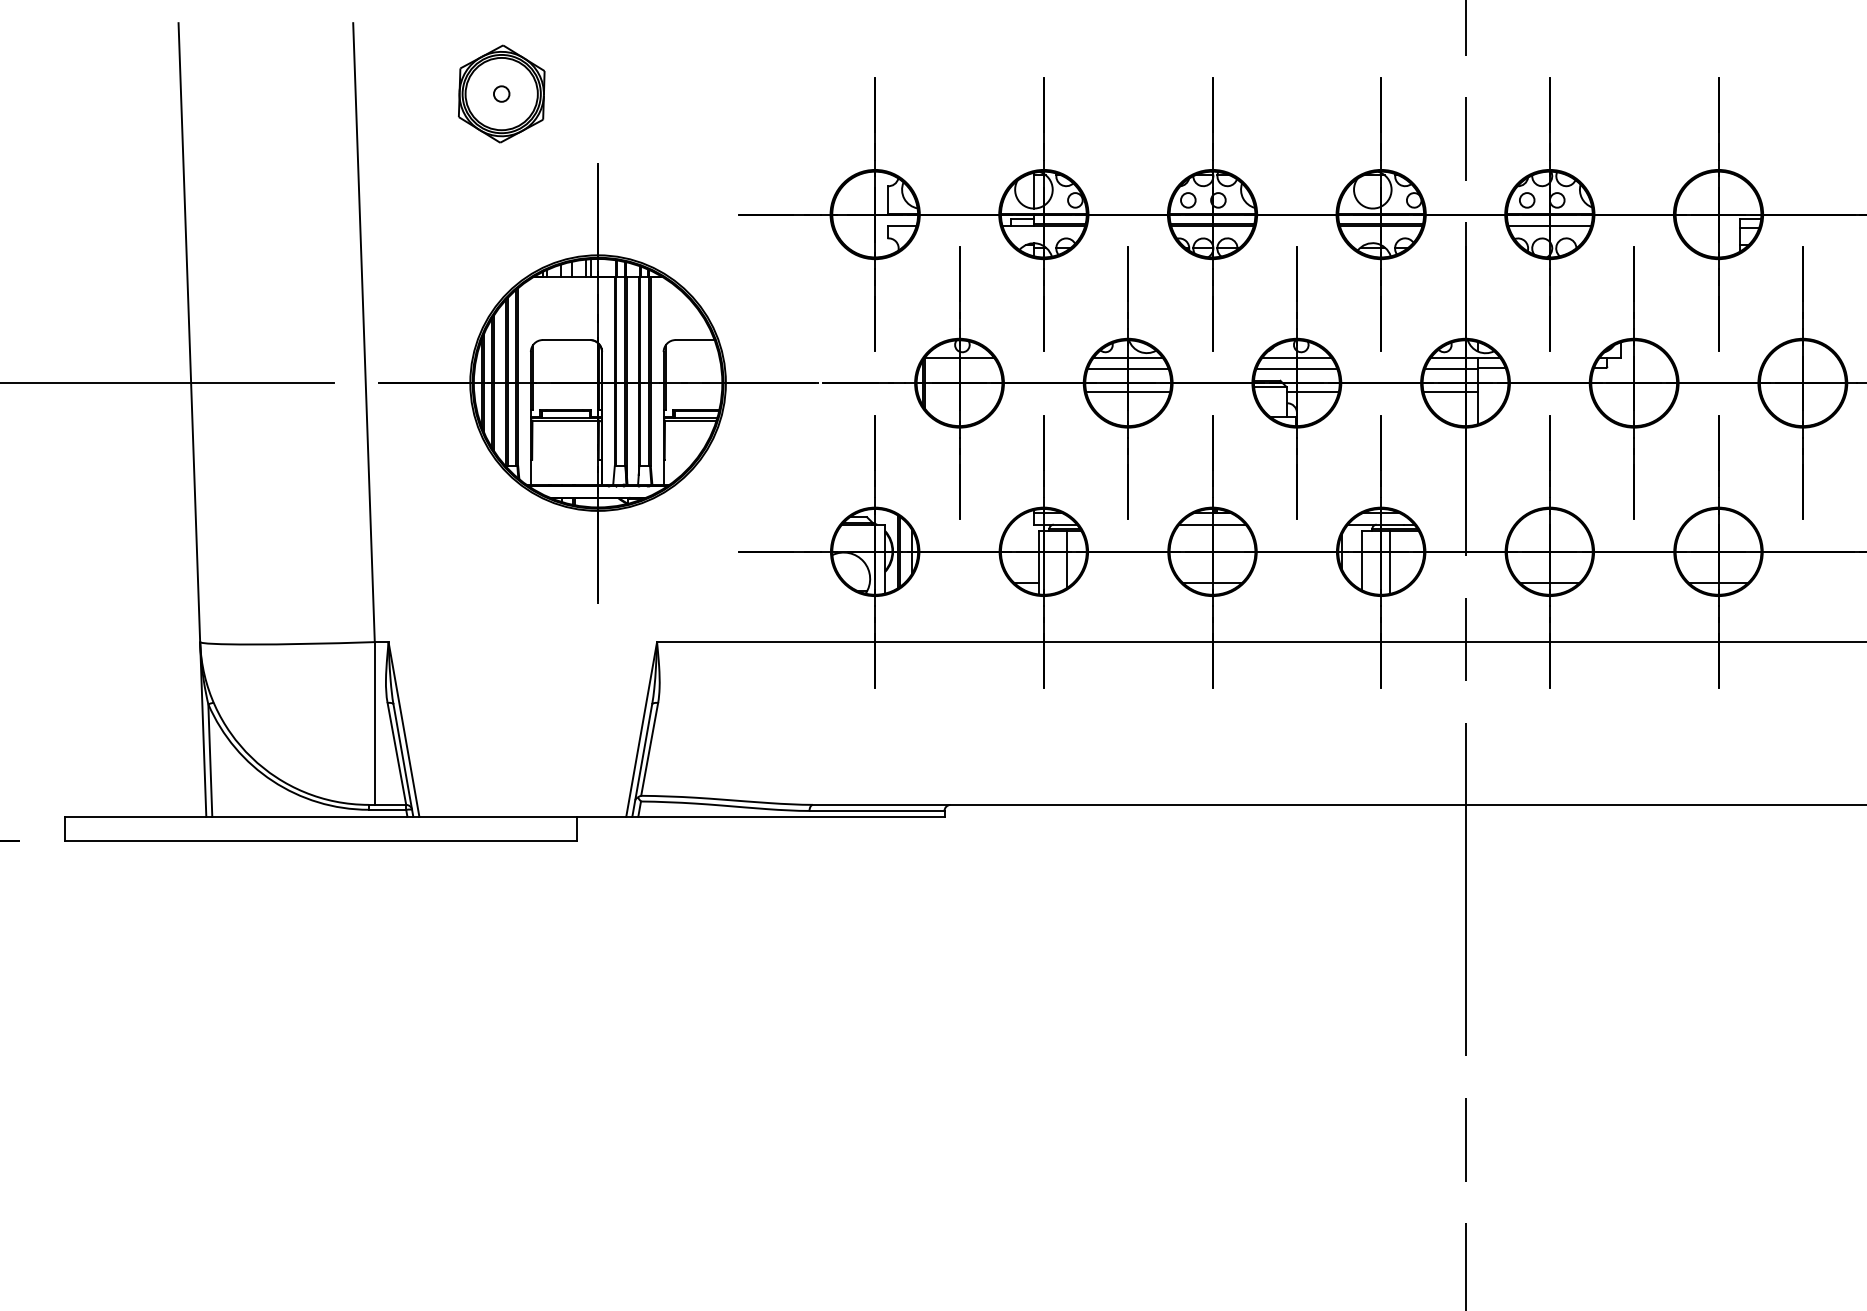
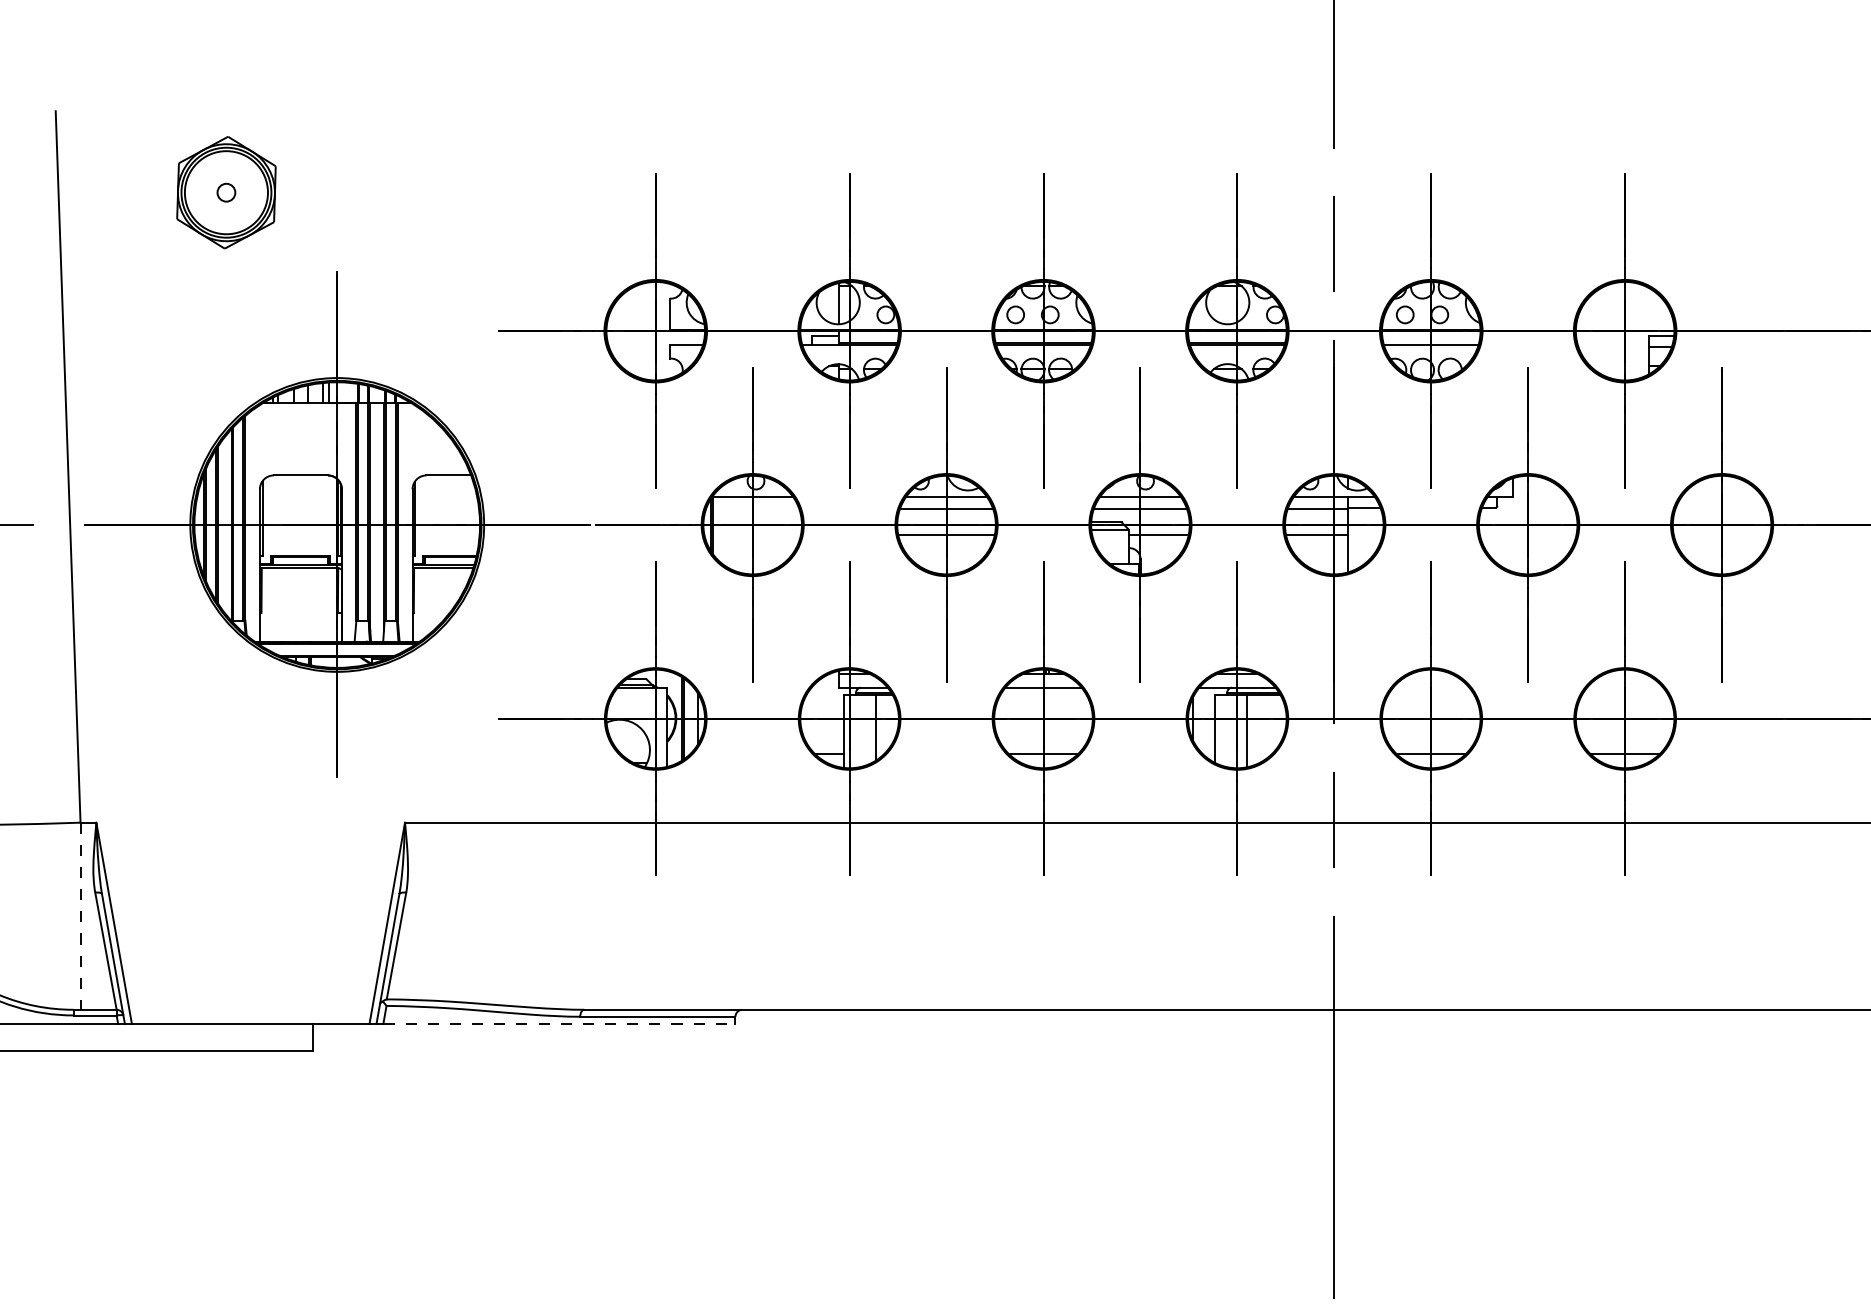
line: (374, 723) -> (80, 916), solid -> dashed
line: (791, 816) -> (559, 1023), solid -> dashed

